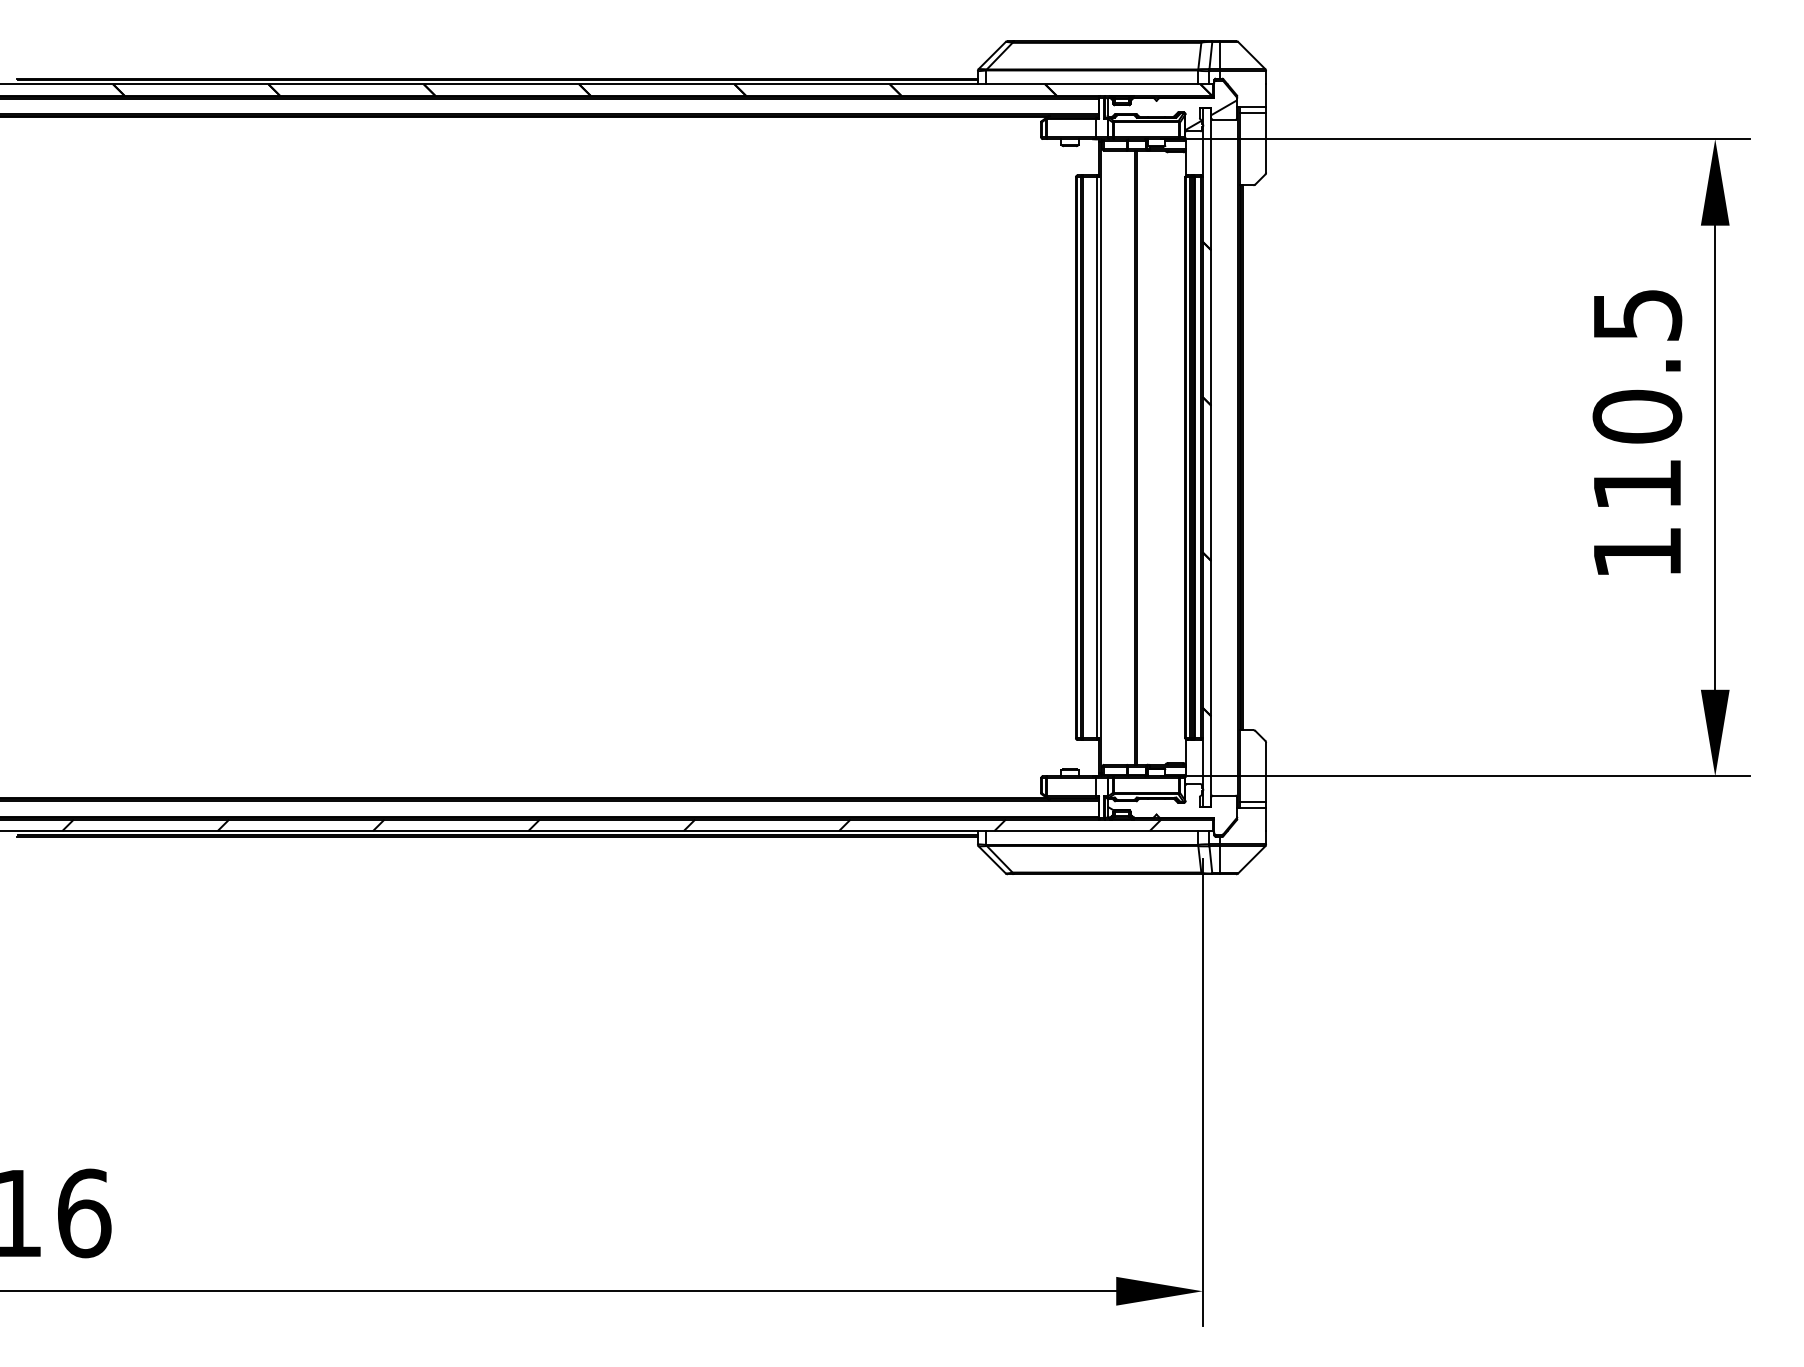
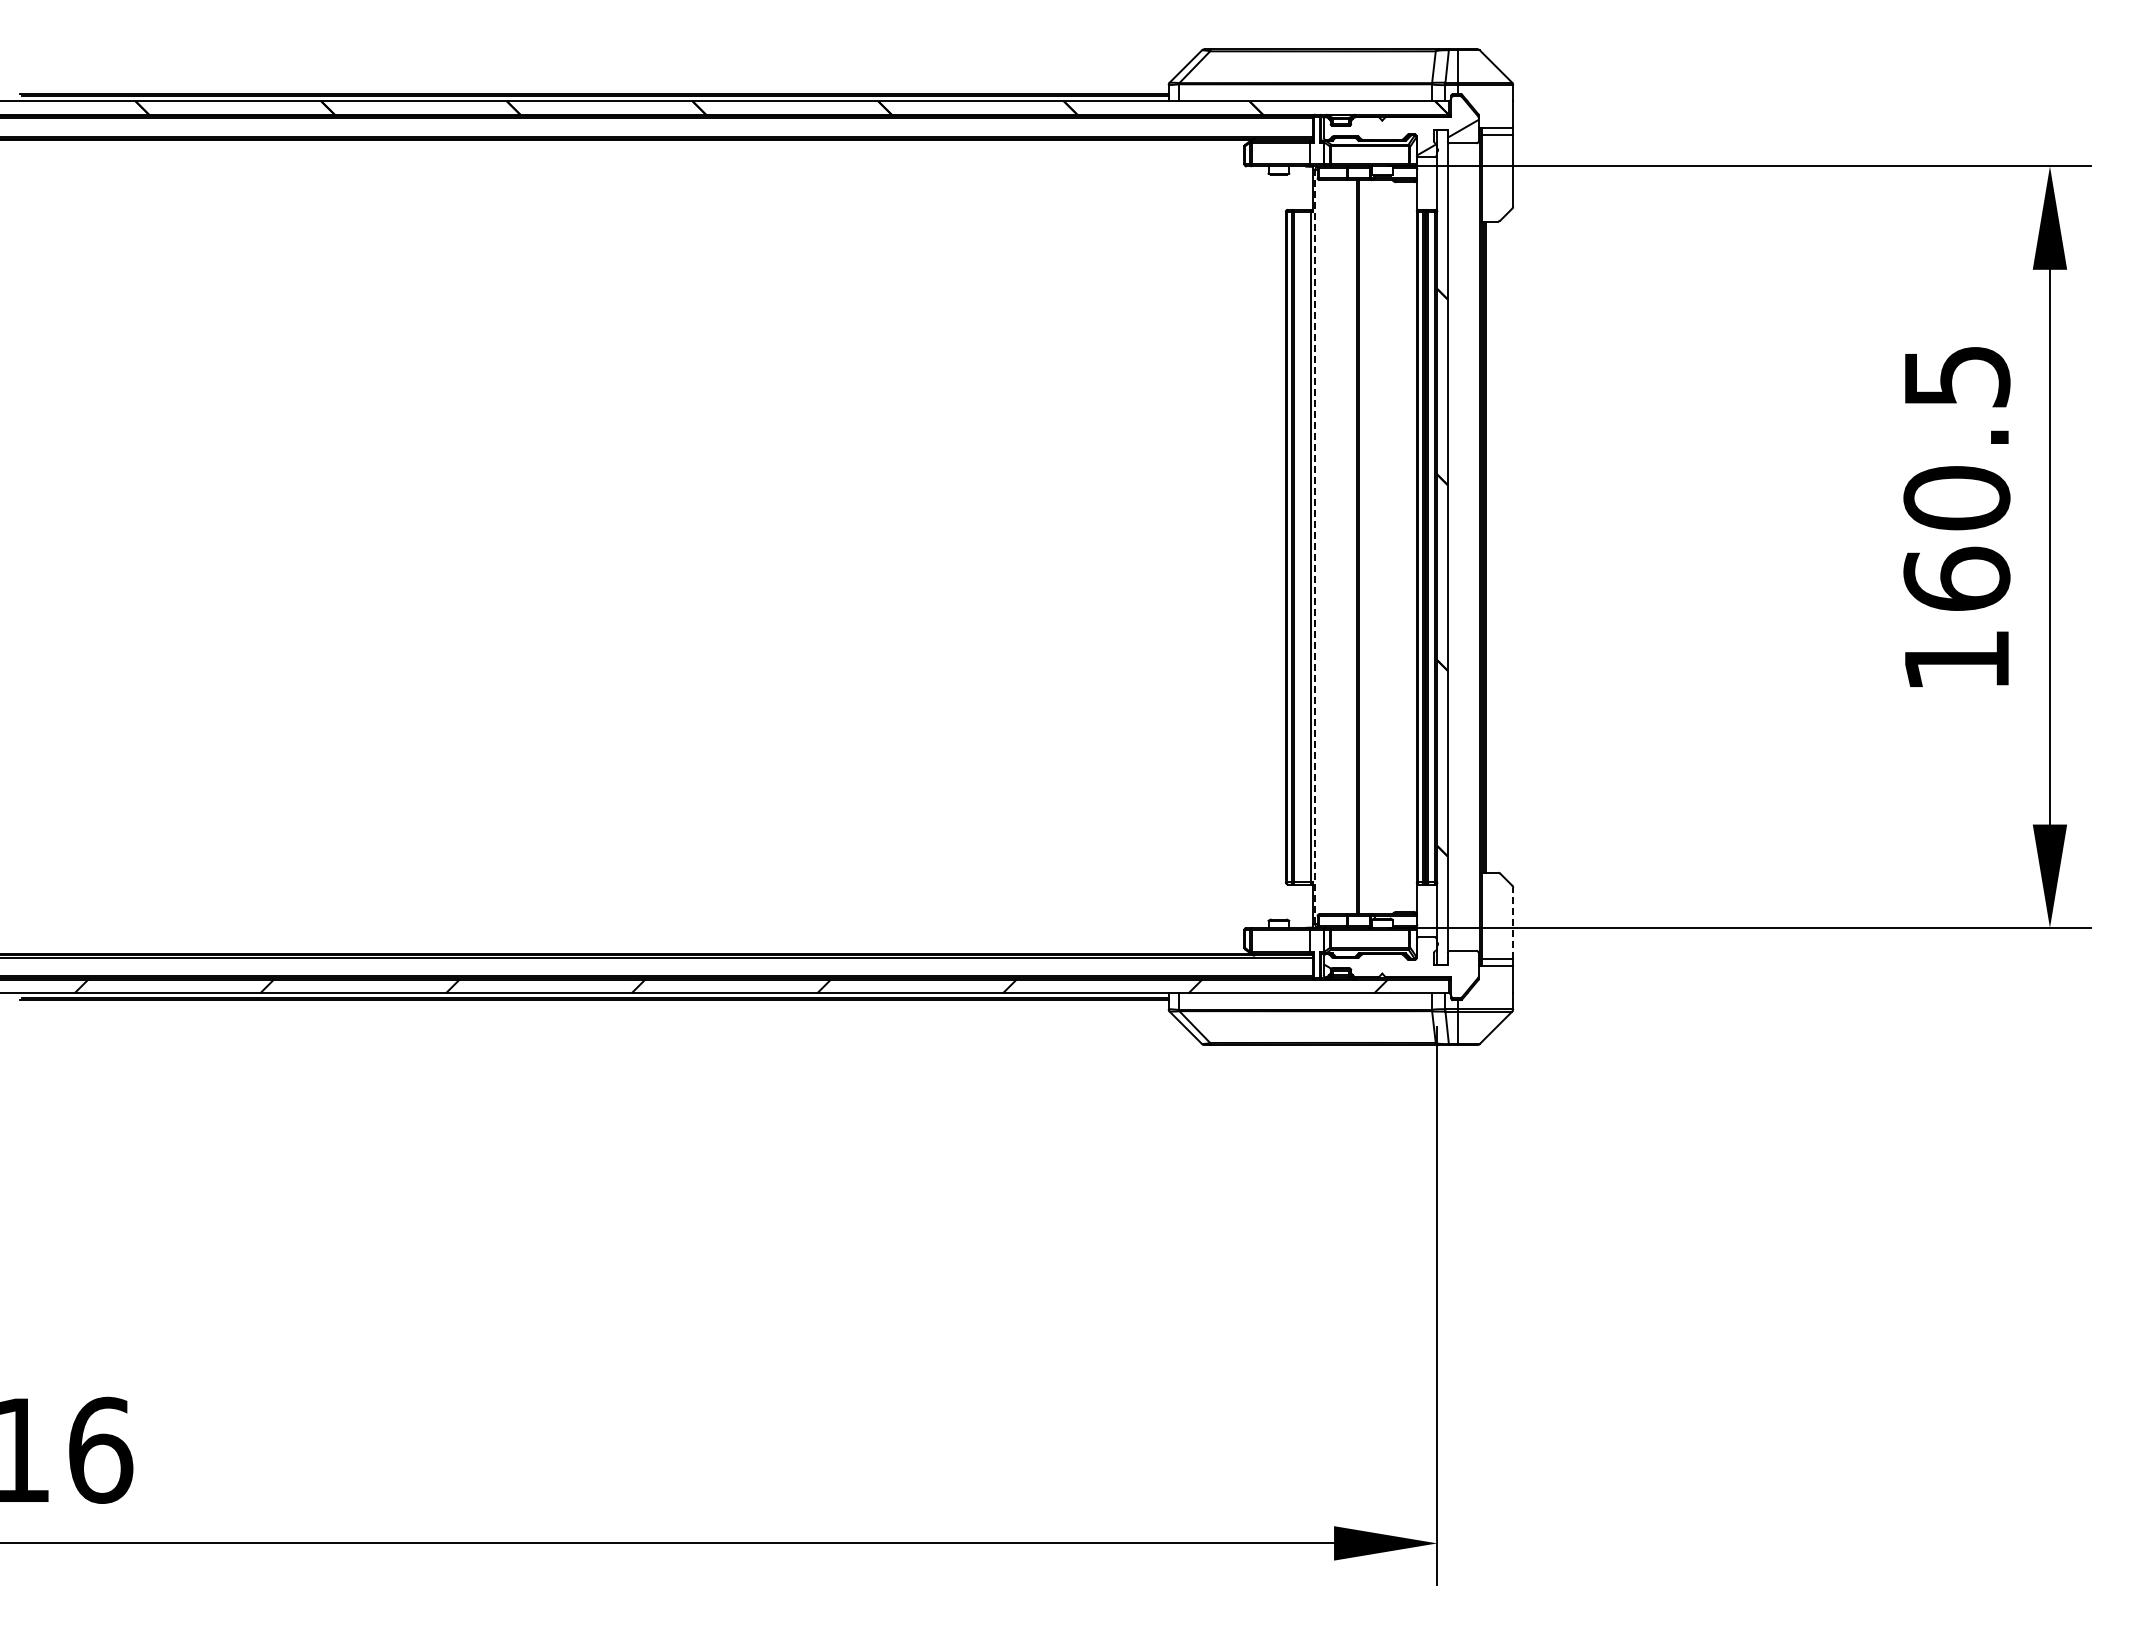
line: (1100, 457) -> (1315, 546), solid -> dashed
text: (1637, 483) -> (1956, 578), 110.5 -> 160.5
line: (1266, 771) -> (1513, 922), solid -> dashed

